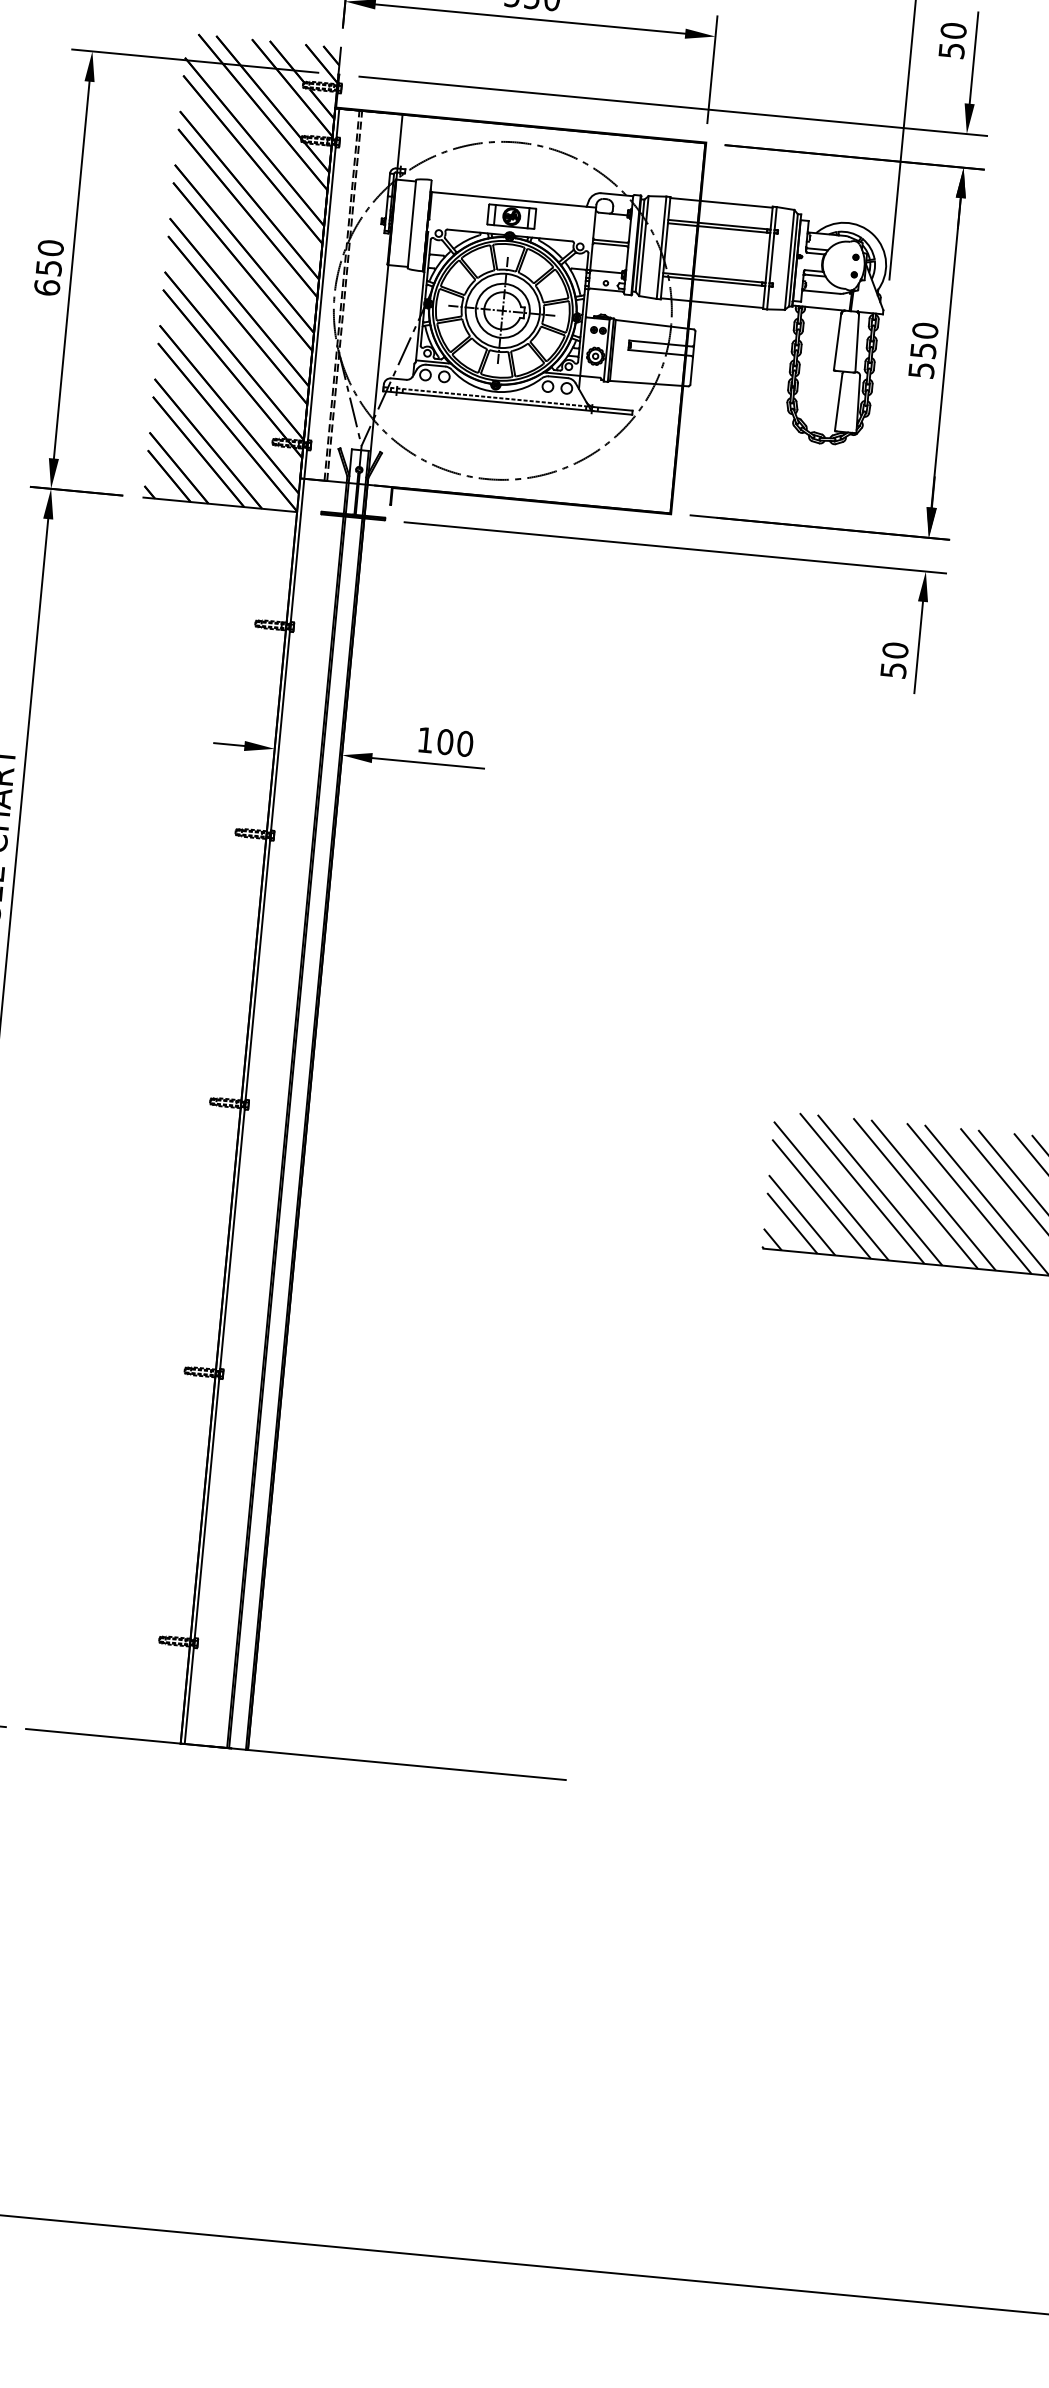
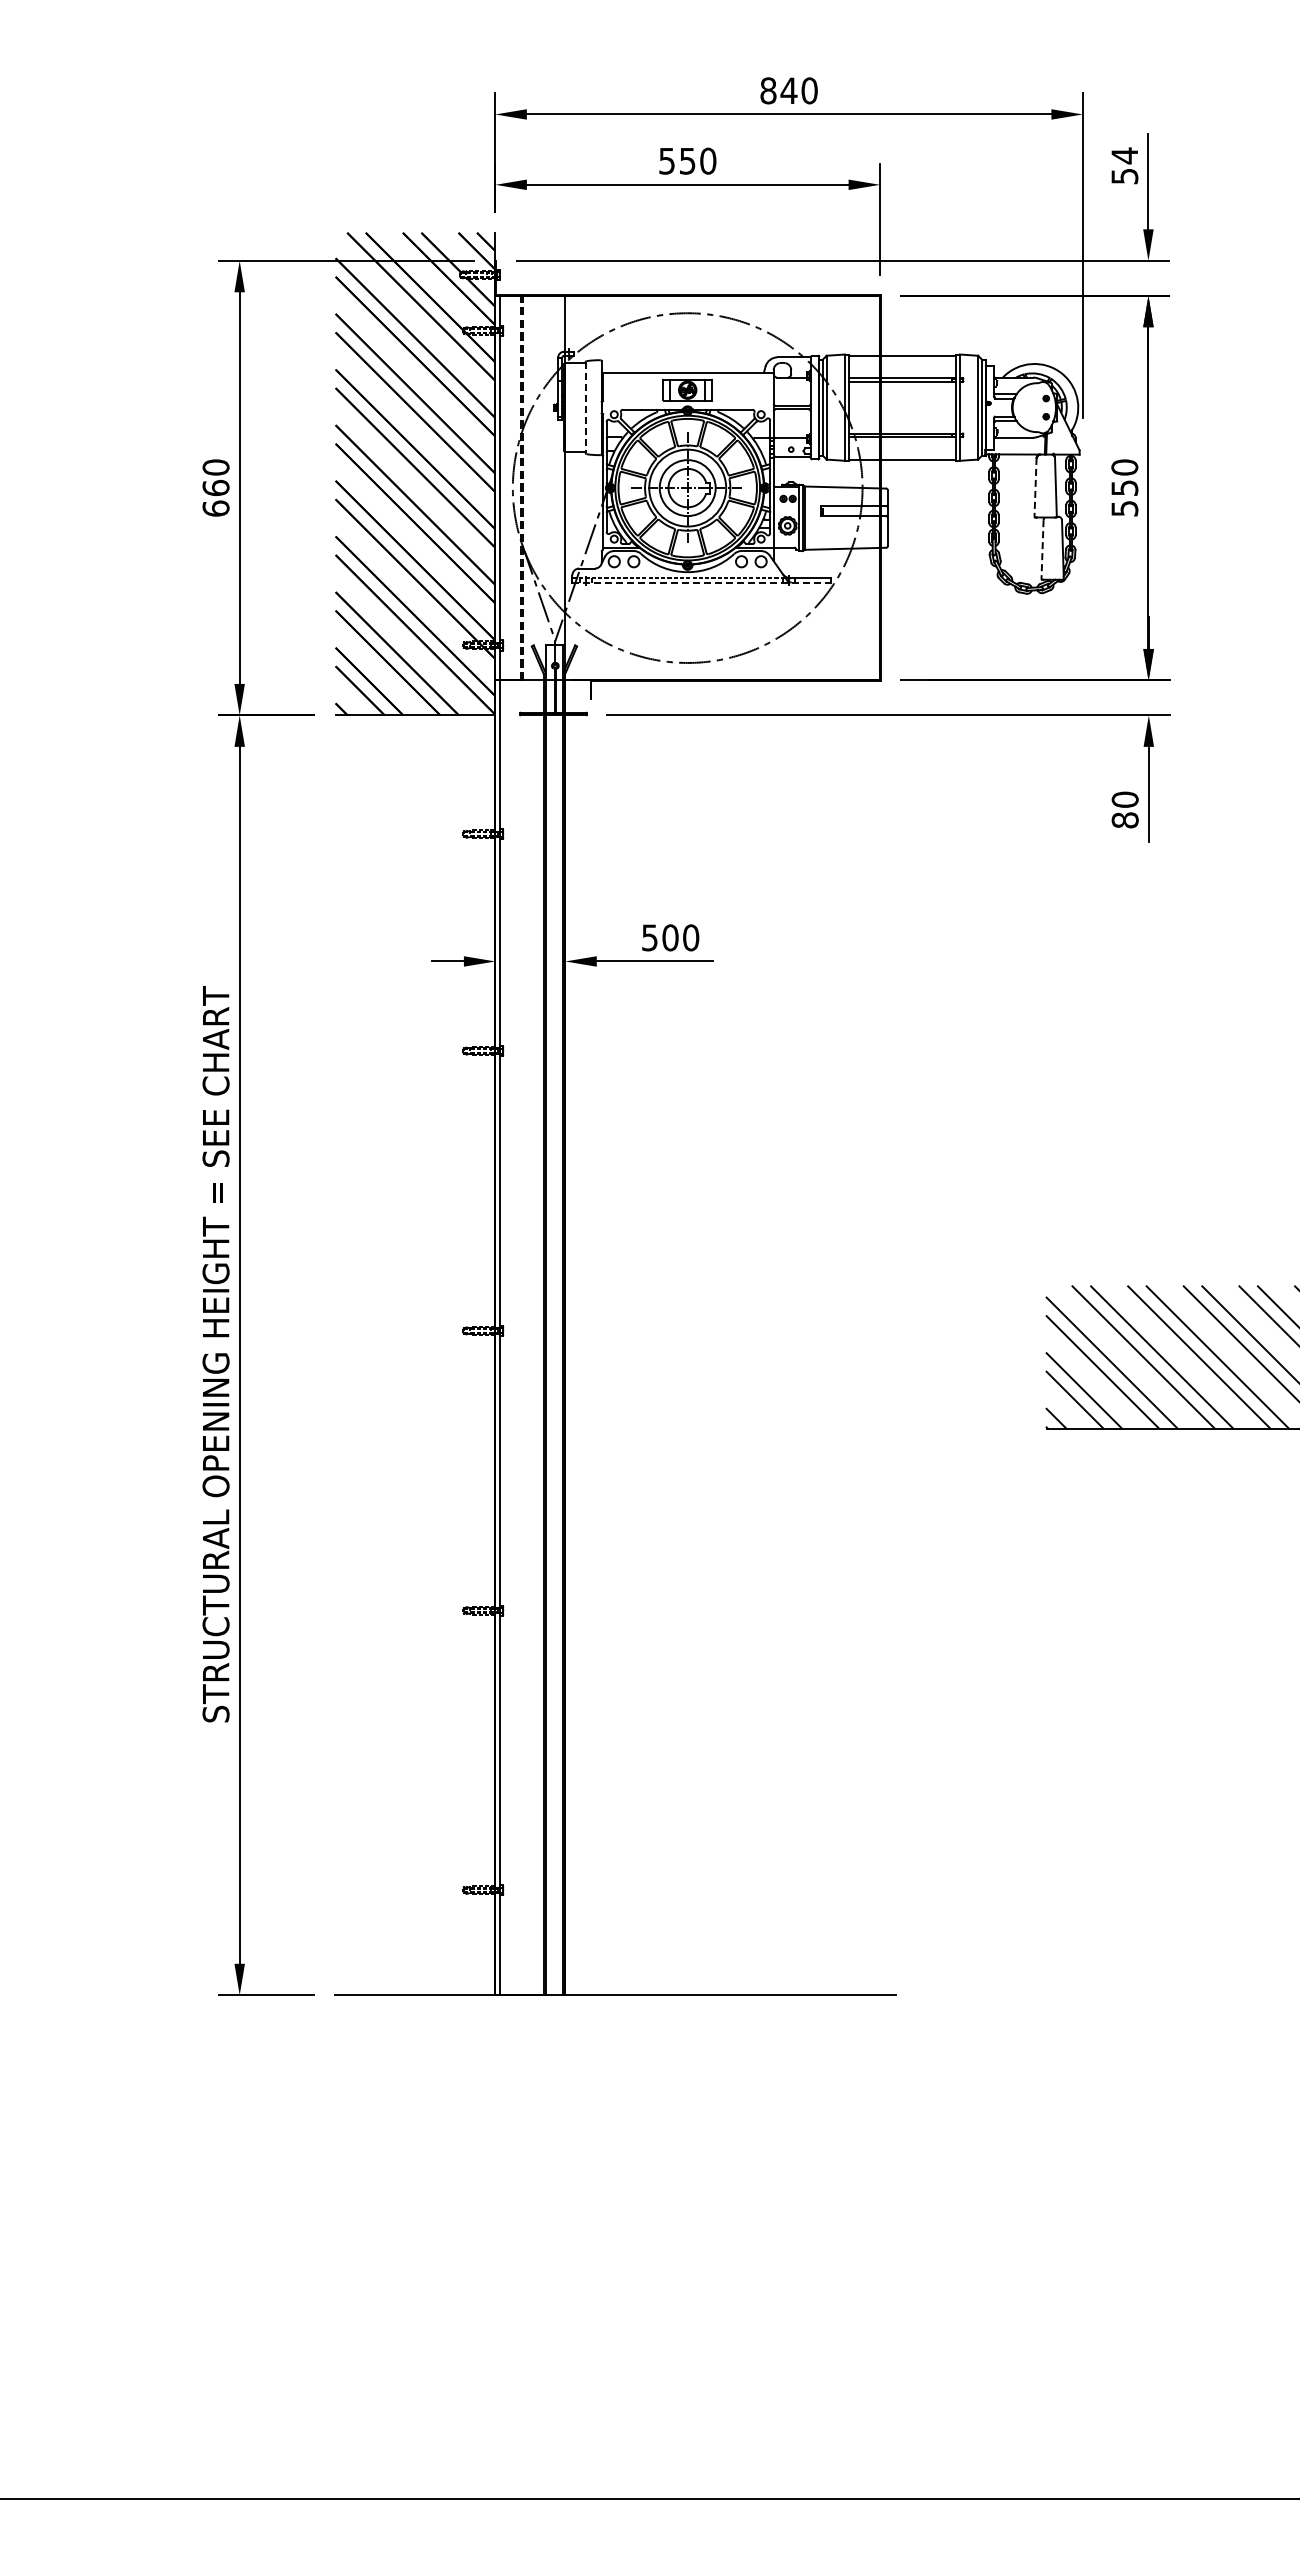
text: (953, 30) -> (1124, 155), 50 -> 54
line: (411, 224) -> (585, 408), solid -> dashed
text: (48, 267) -> (215, 487), 650 -> 660
line: (837, 341) -> (1035, 487), solid -> dashed
line: (508, 403) -> (702, 582), solid -> dashed
line: (838, 403) -> (1042, 550), solid -> dashed
text: (892, 670) -> (1124, 820), 50 -> 80
text: (425, 739) -> (649, 937), 100 -> 500

